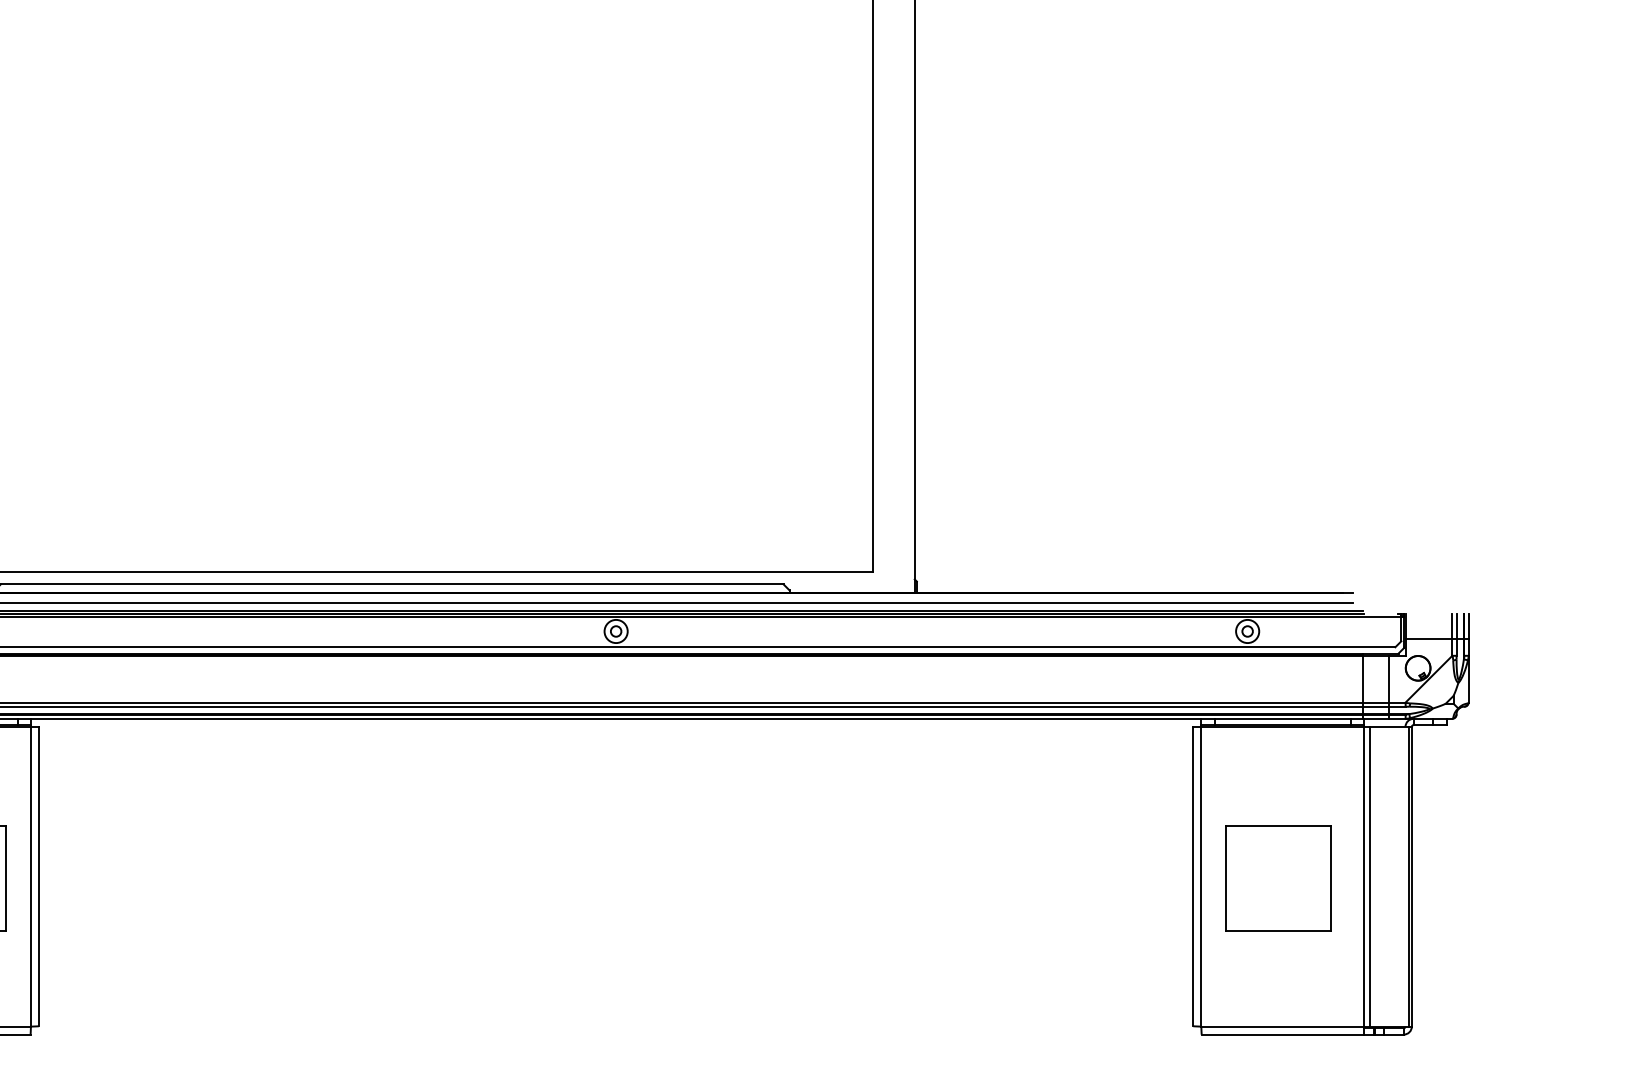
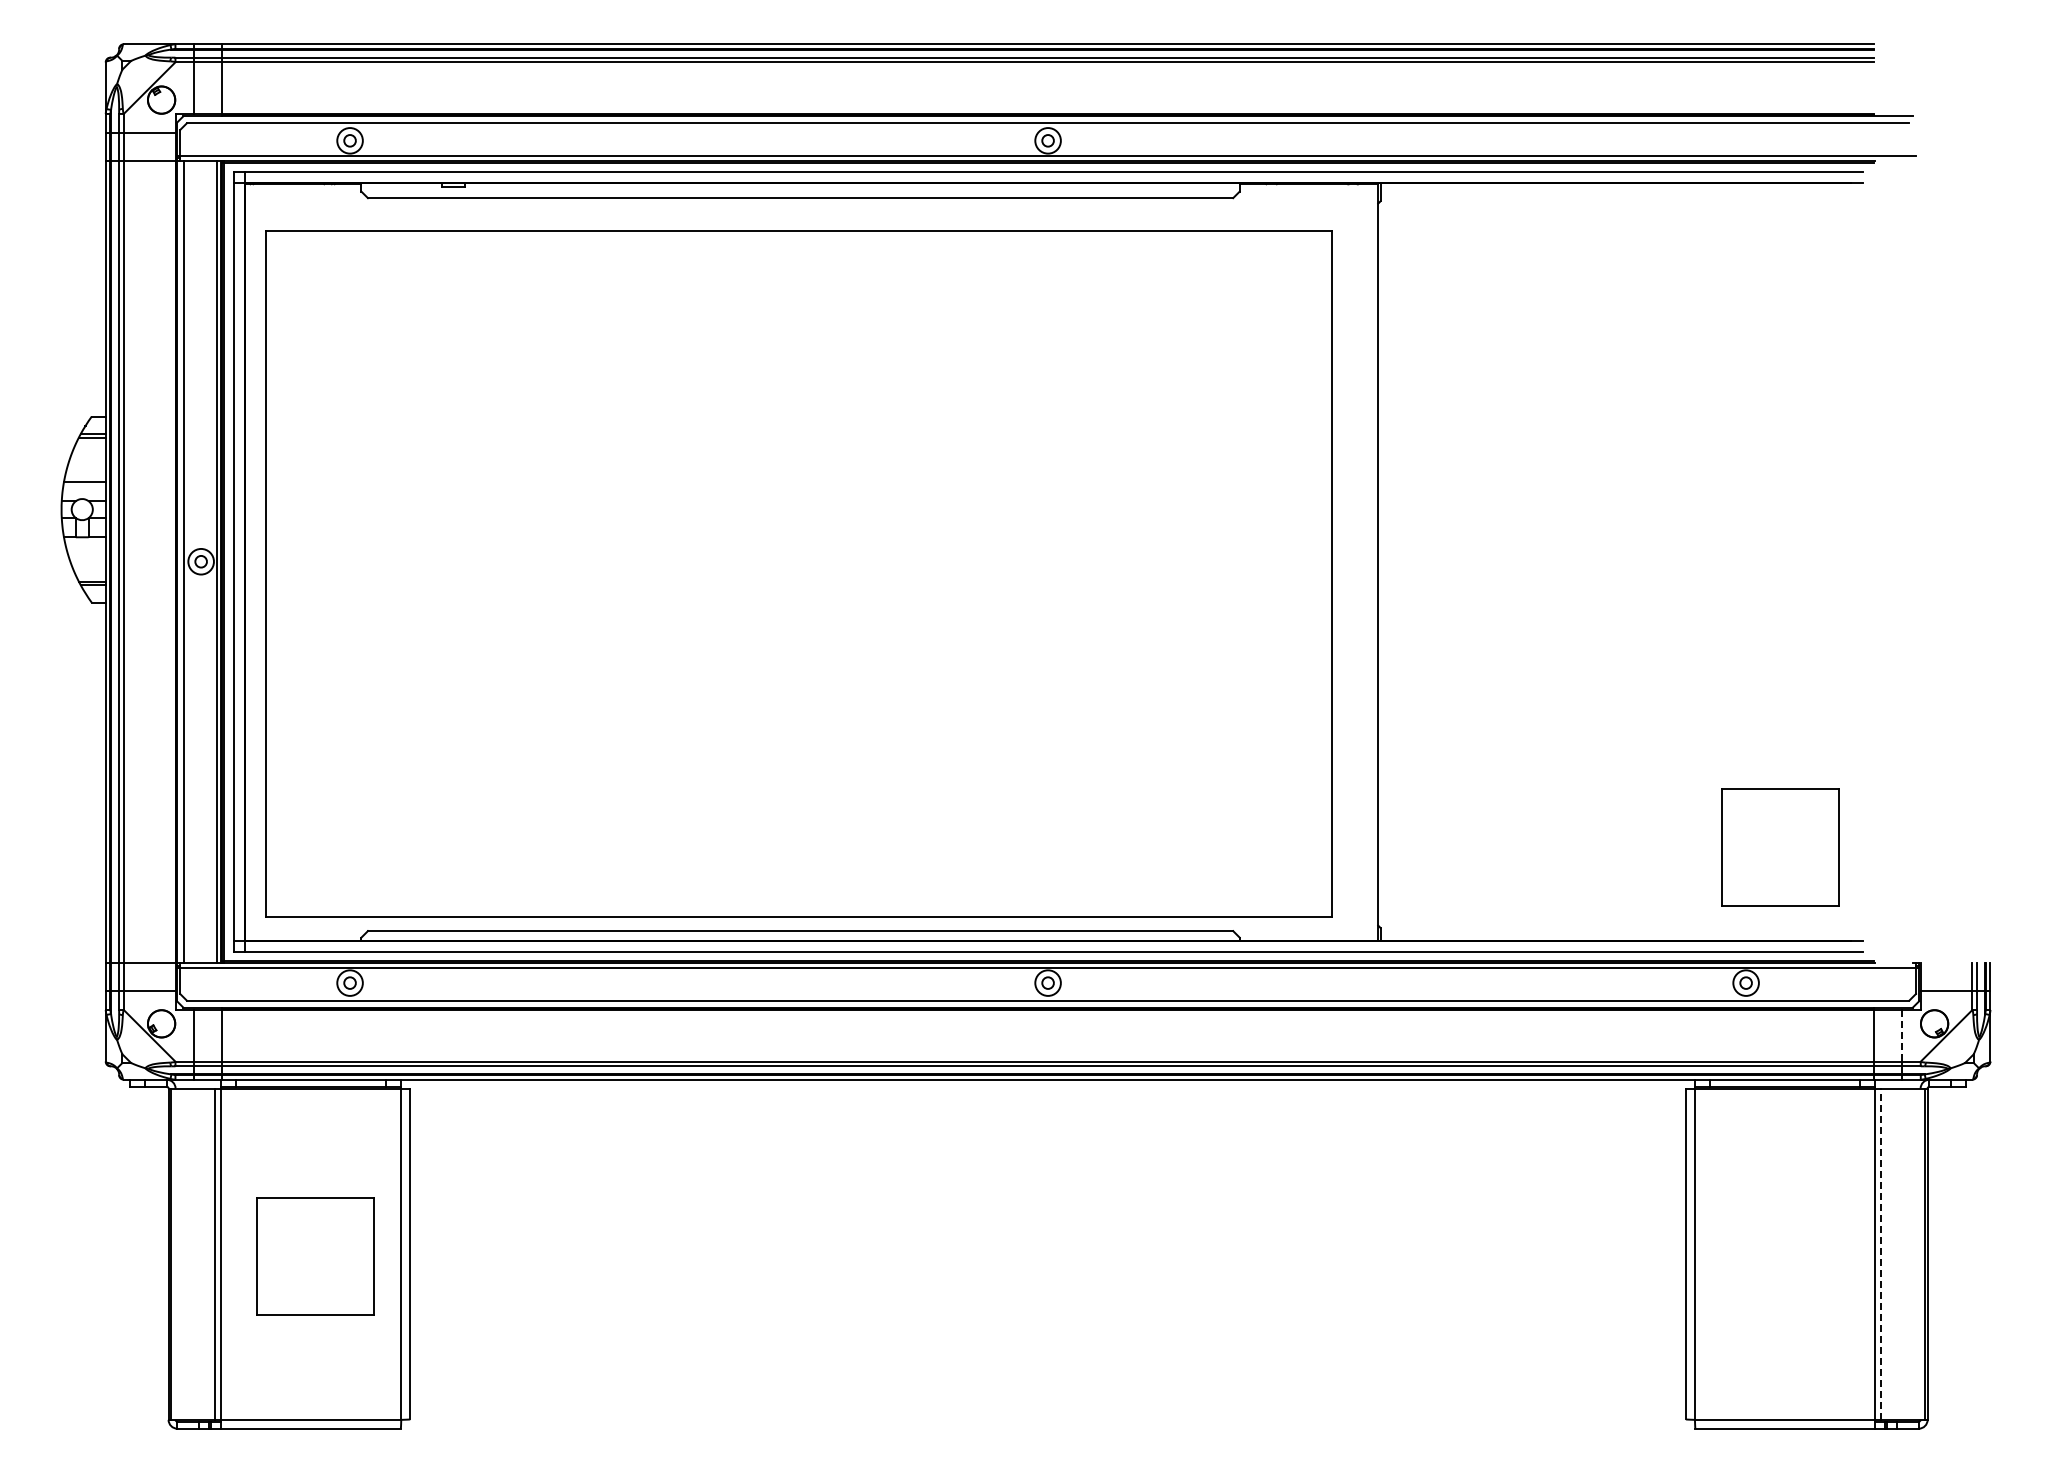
line: (1389, 678) -> (1902, 1035), solid -> dashed
line: (1370, 877) -> (1881, 1254), solid -> dashed
part: (1278, 878) -> (1780, 847), moved

